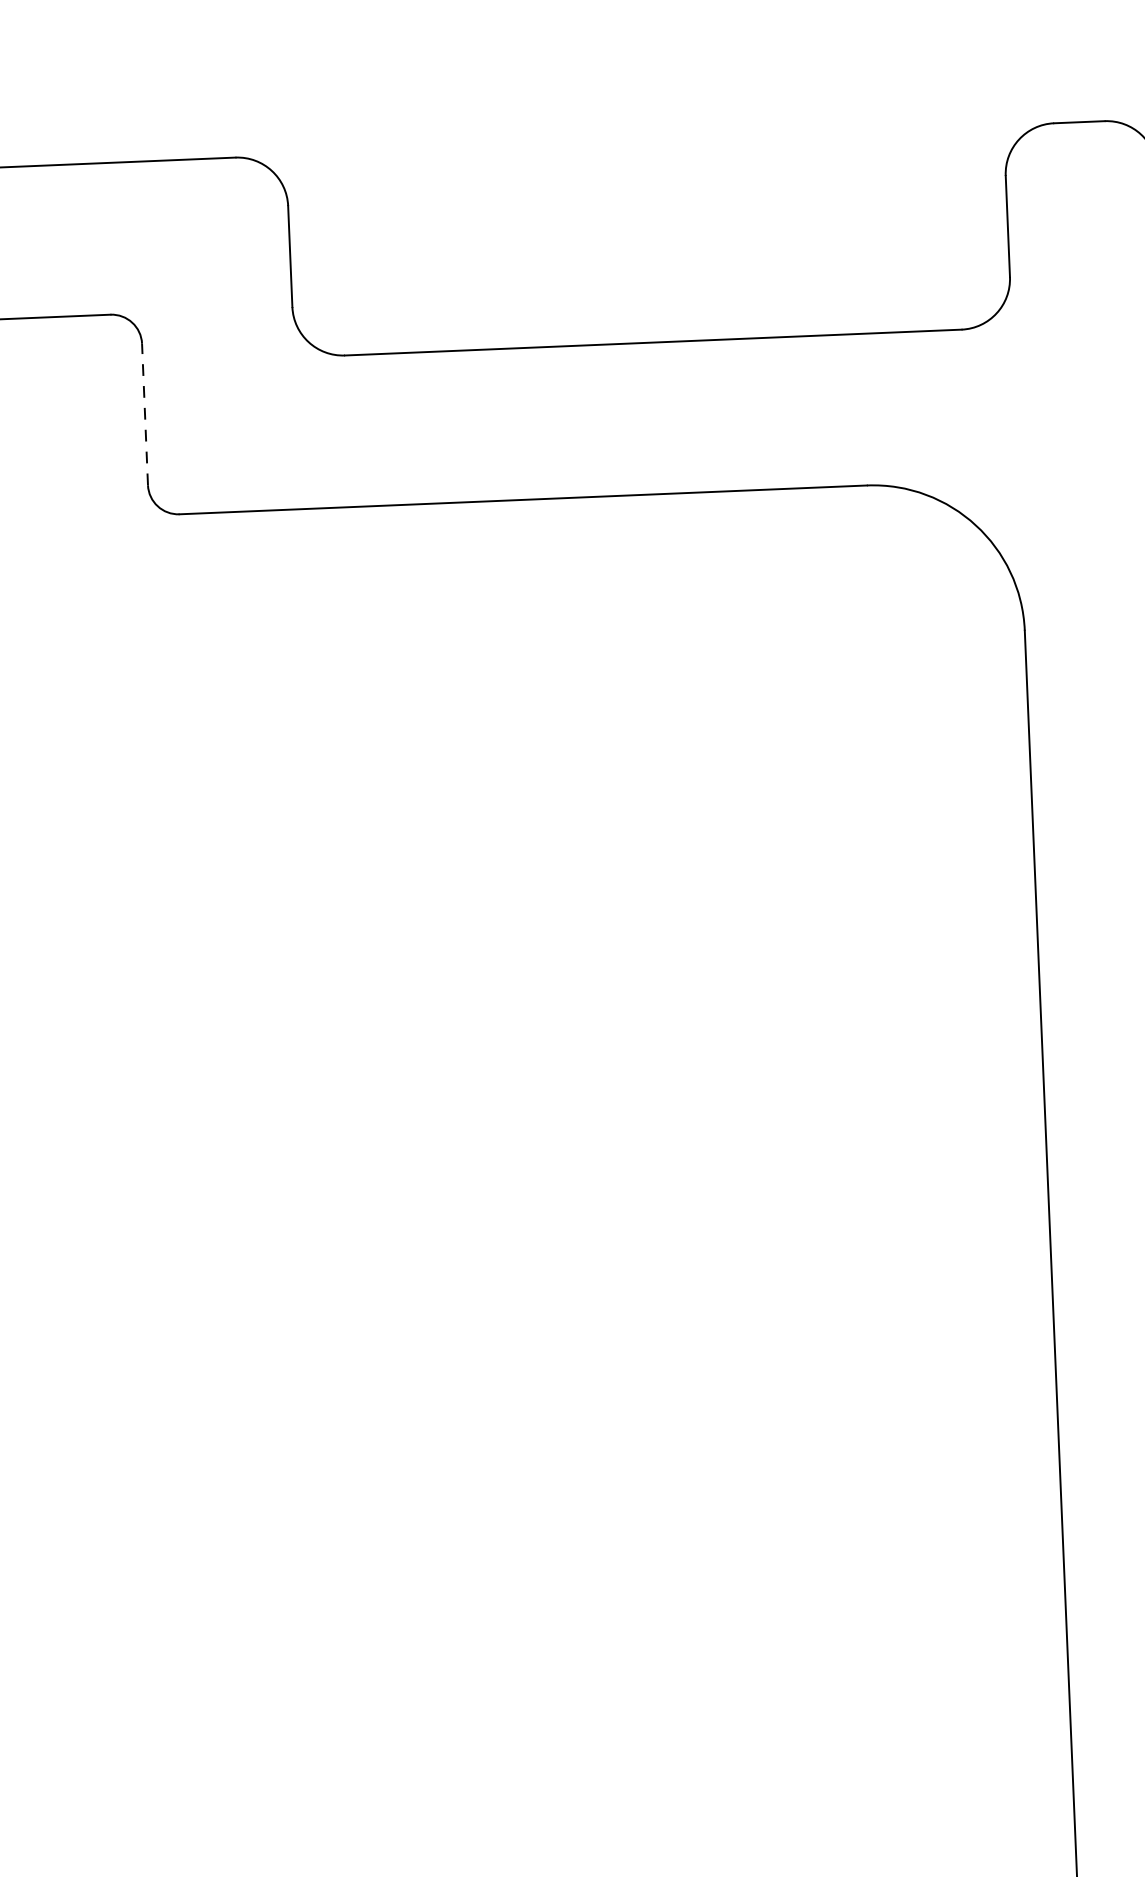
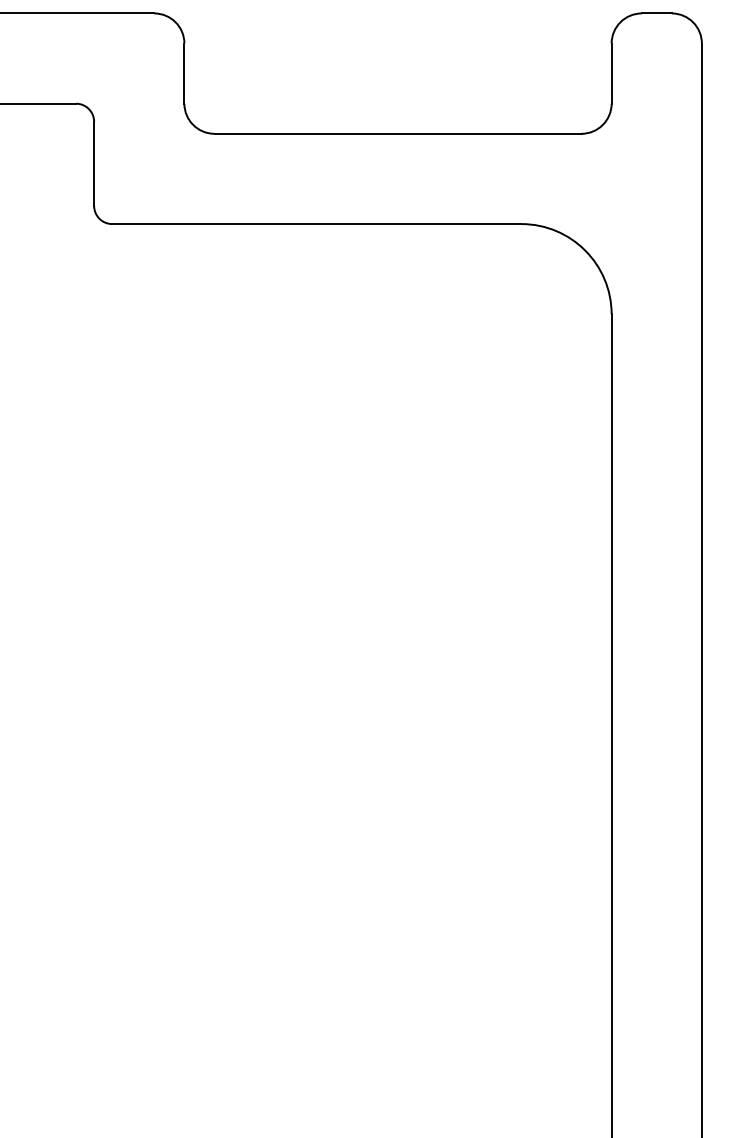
line: (145, 413) -> (94, 163), dashed -> solid

